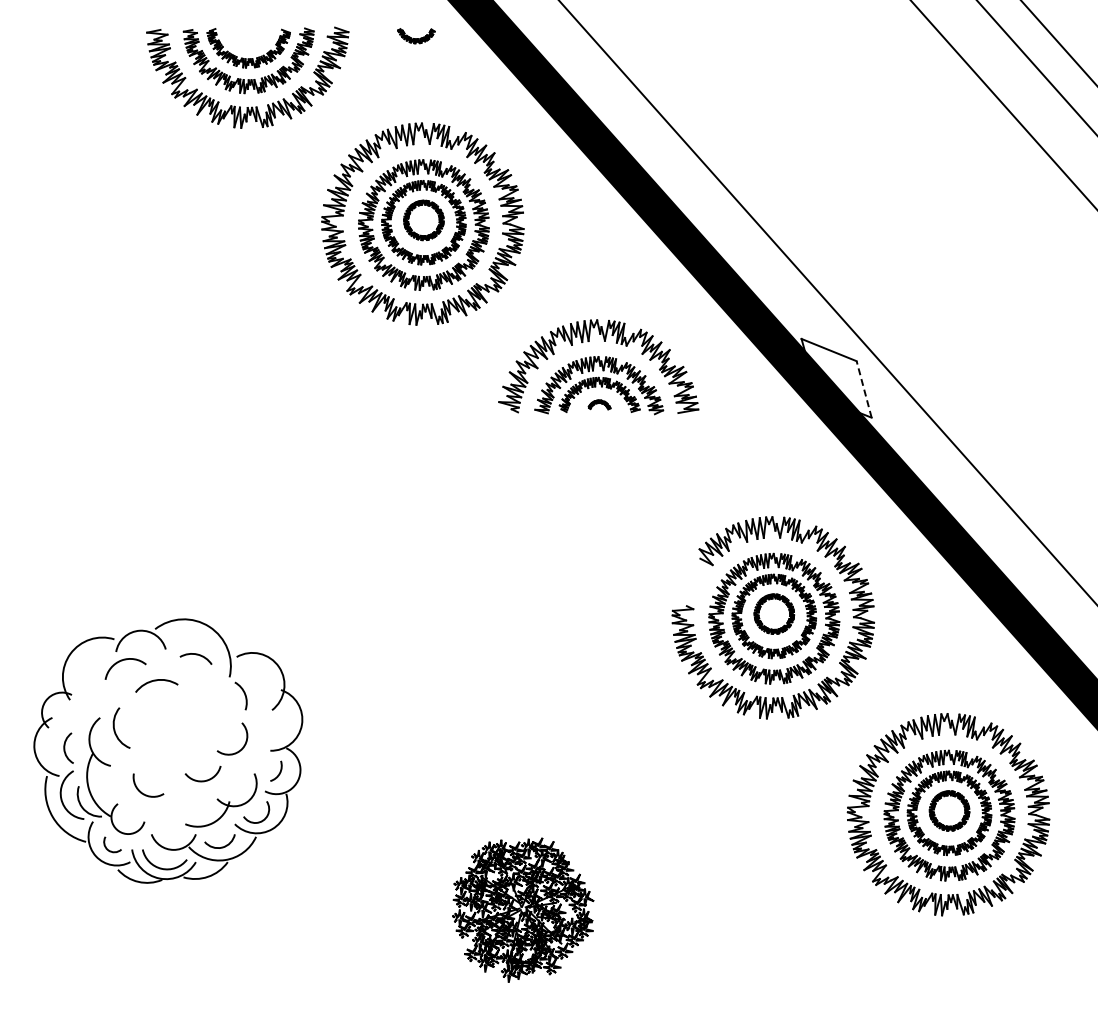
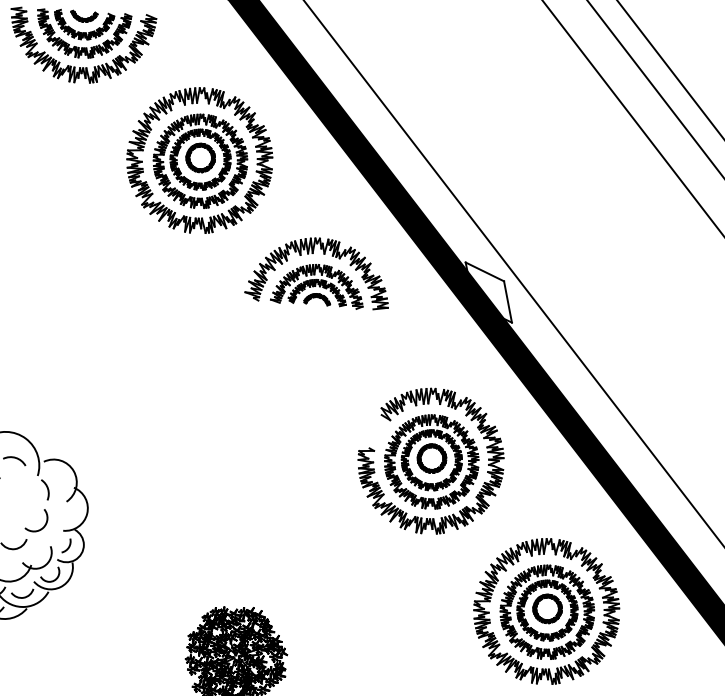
part: (416, 36) -> (84, 16), moved
line: (864, 388) -> (508, 301), dashed -> solid
part: (599, 404) -> (317, 299), size x1.67

